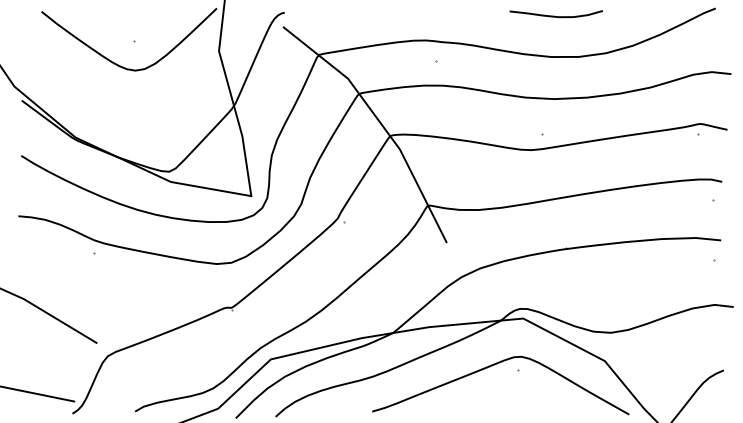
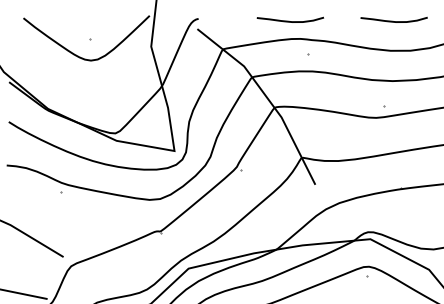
curve: (410, 15) -> (289, 20), added

